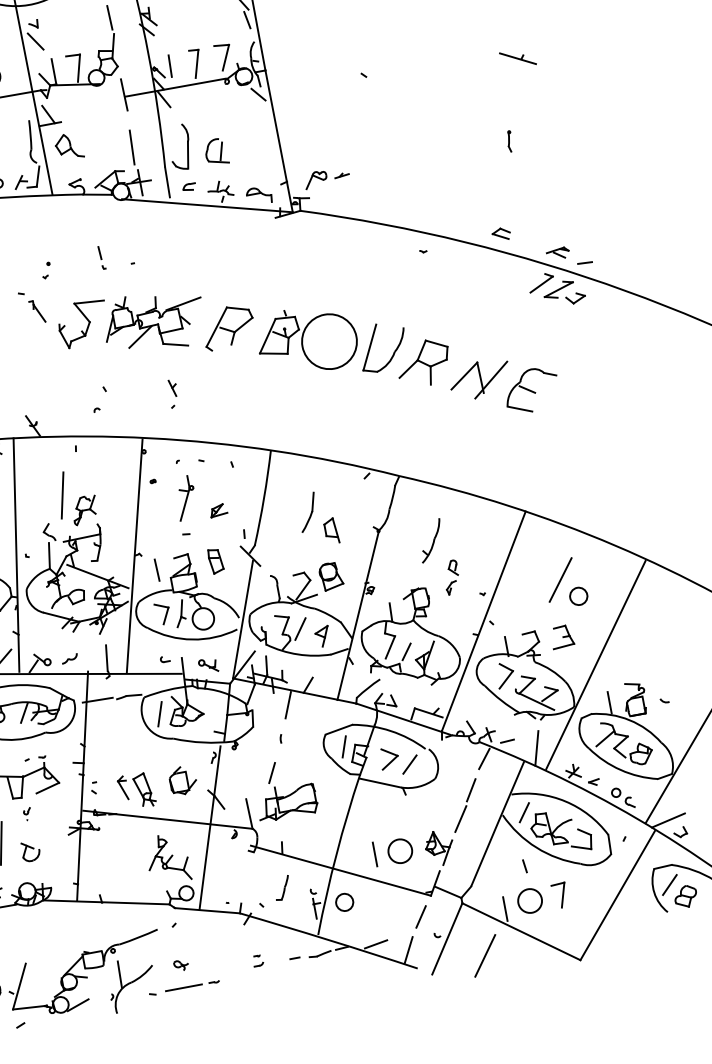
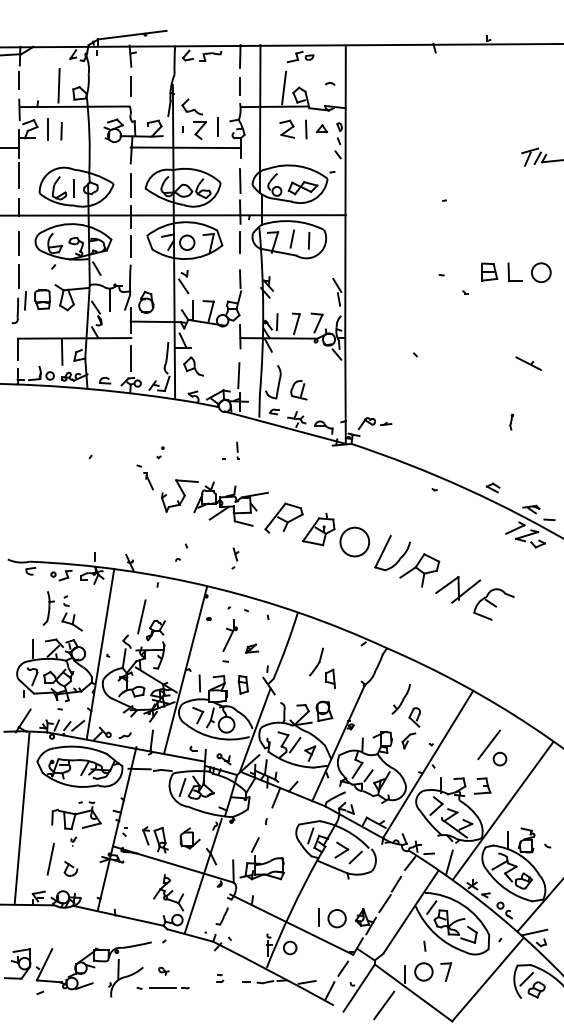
line: (100, 257) -> (237, 450), moved
circle: (328, 340) -> (354, 541), size x0.71
part: (450, 577) -> (410, 728), size x1.67
part: (281, 888) -> (221, 916), moved

